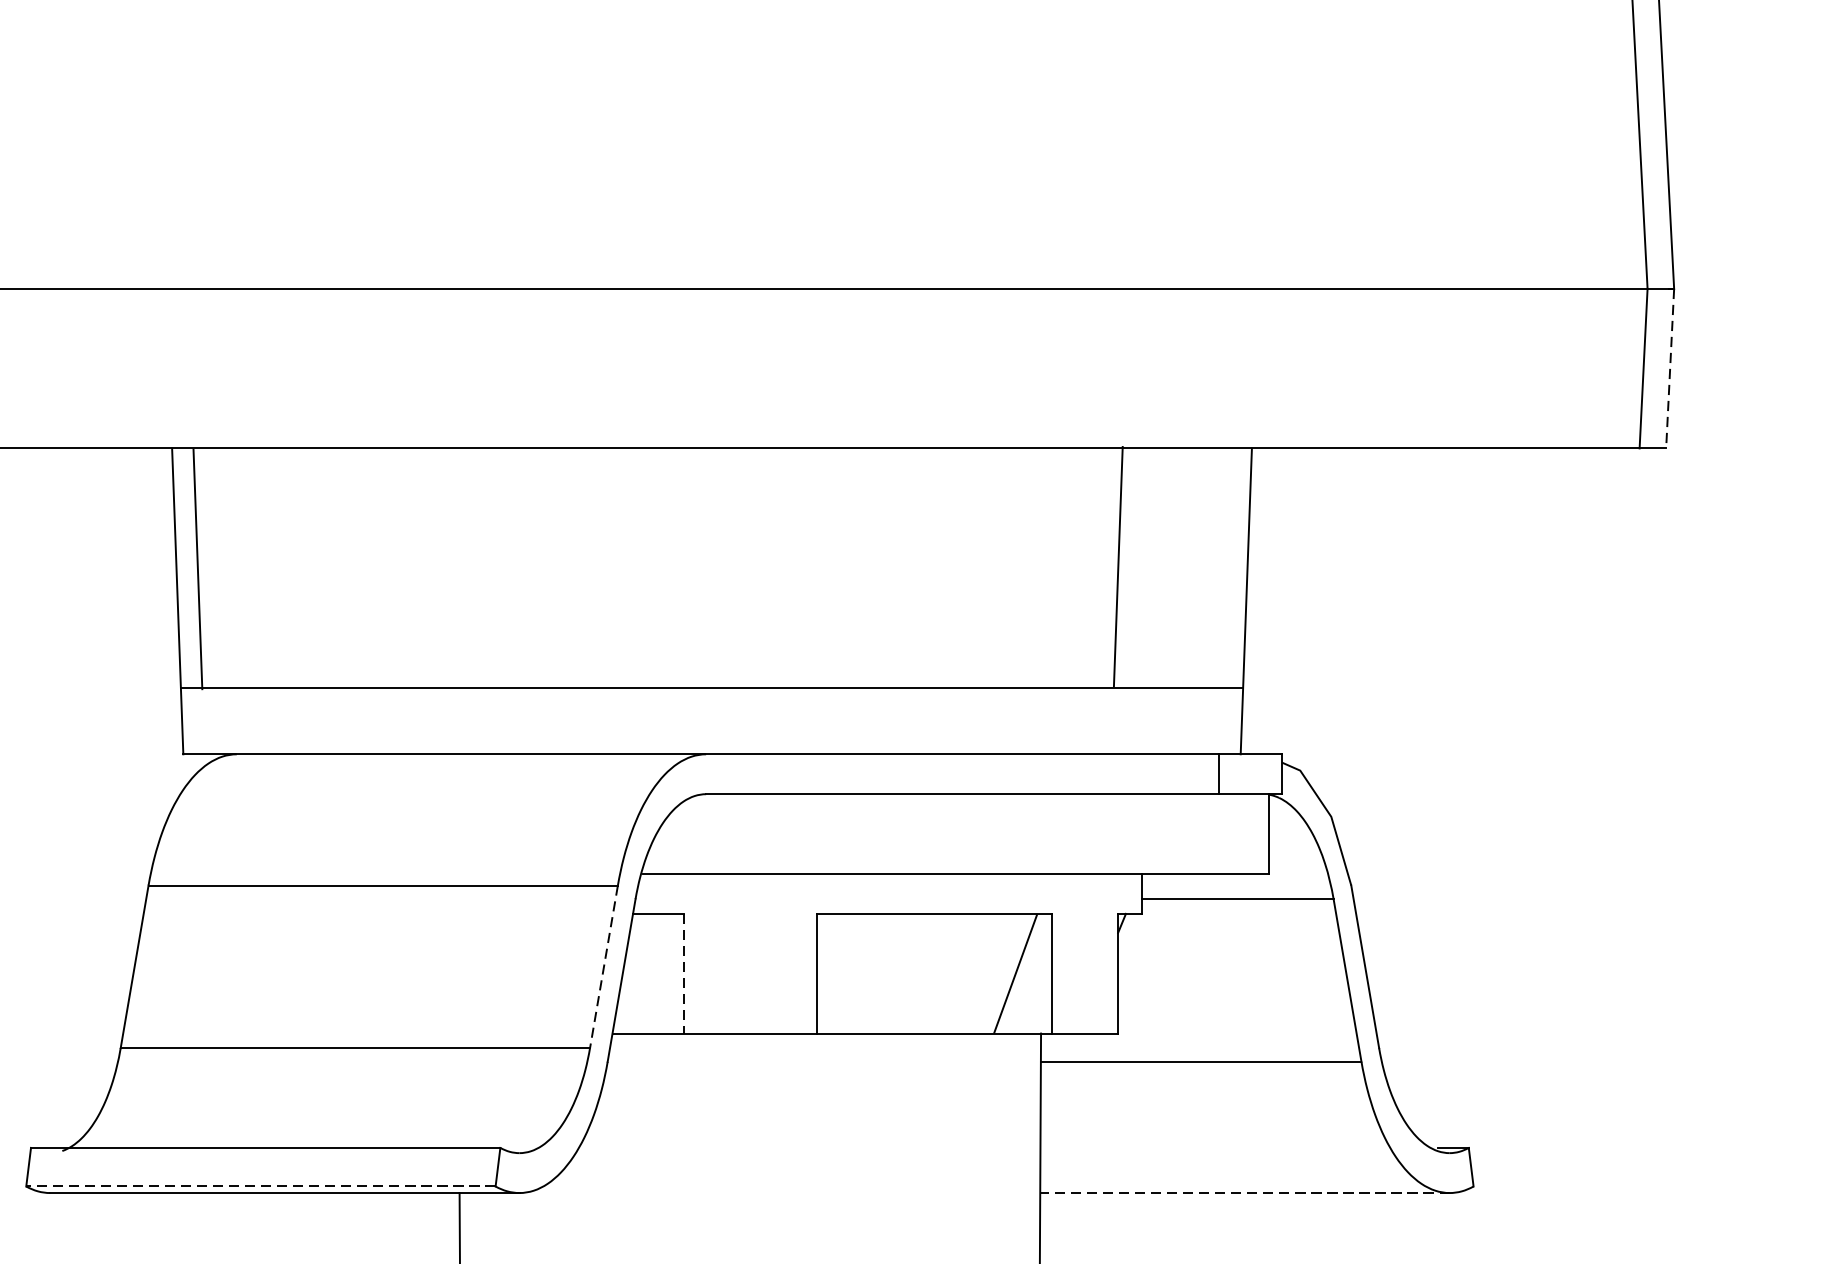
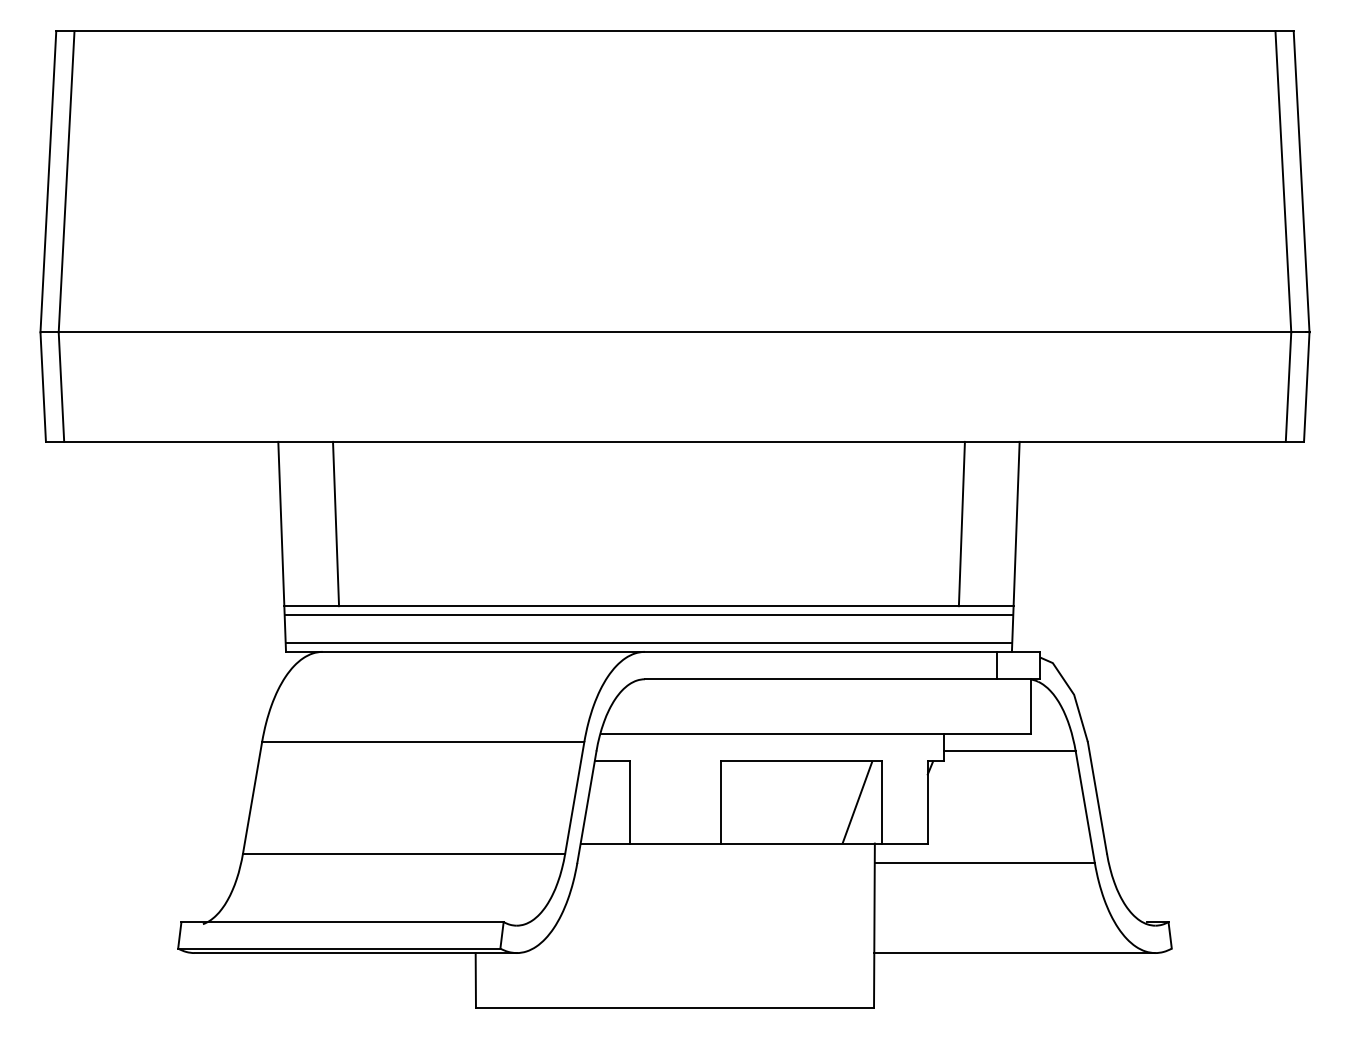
line: (1669, 369) -> (1306, 387), dashed -> solid
line: (1117, 565) -> (961, 523), moved
line: (198, 568) -> (336, 523), moved
line: (711, 699) -> (648, 614), added
line: (711, 742) -> (648, 643), added
line: (603, 966) -> (574, 797), dashed -> solid
line: (683, 975) -> (629, 803), dashed -> solid
line: (259, 1186) -> (338, 948), dashed -> solid
line: (1244, 1193) -> (1014, 953), dashed -> solid

